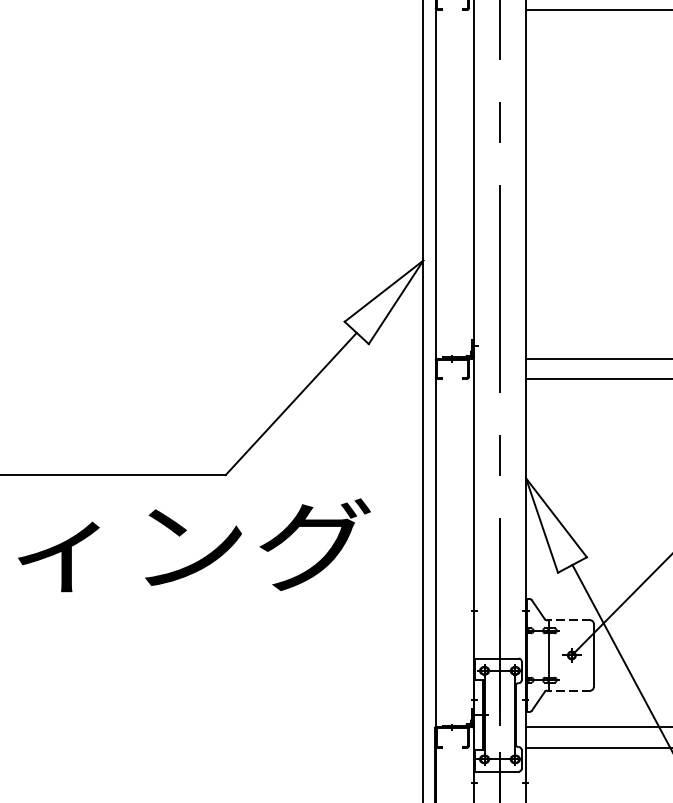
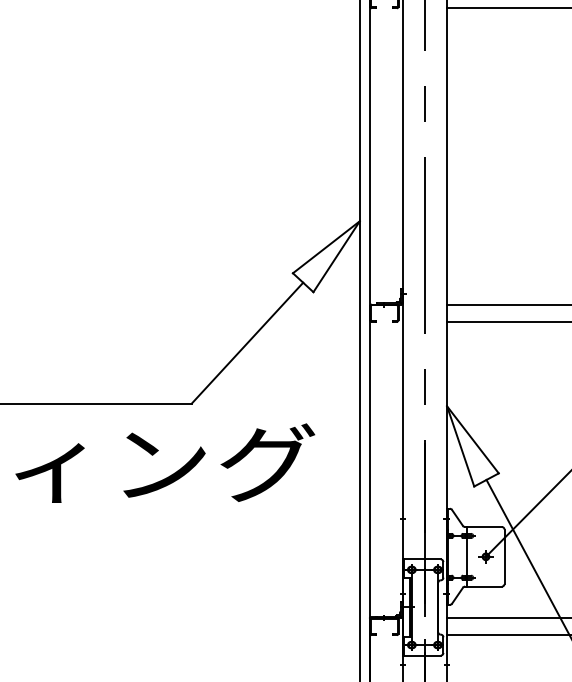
line: (568, 620) -> (483, 527), dashed -> solid
line: (568, 690) -> (483, 586), dashed -> solid

